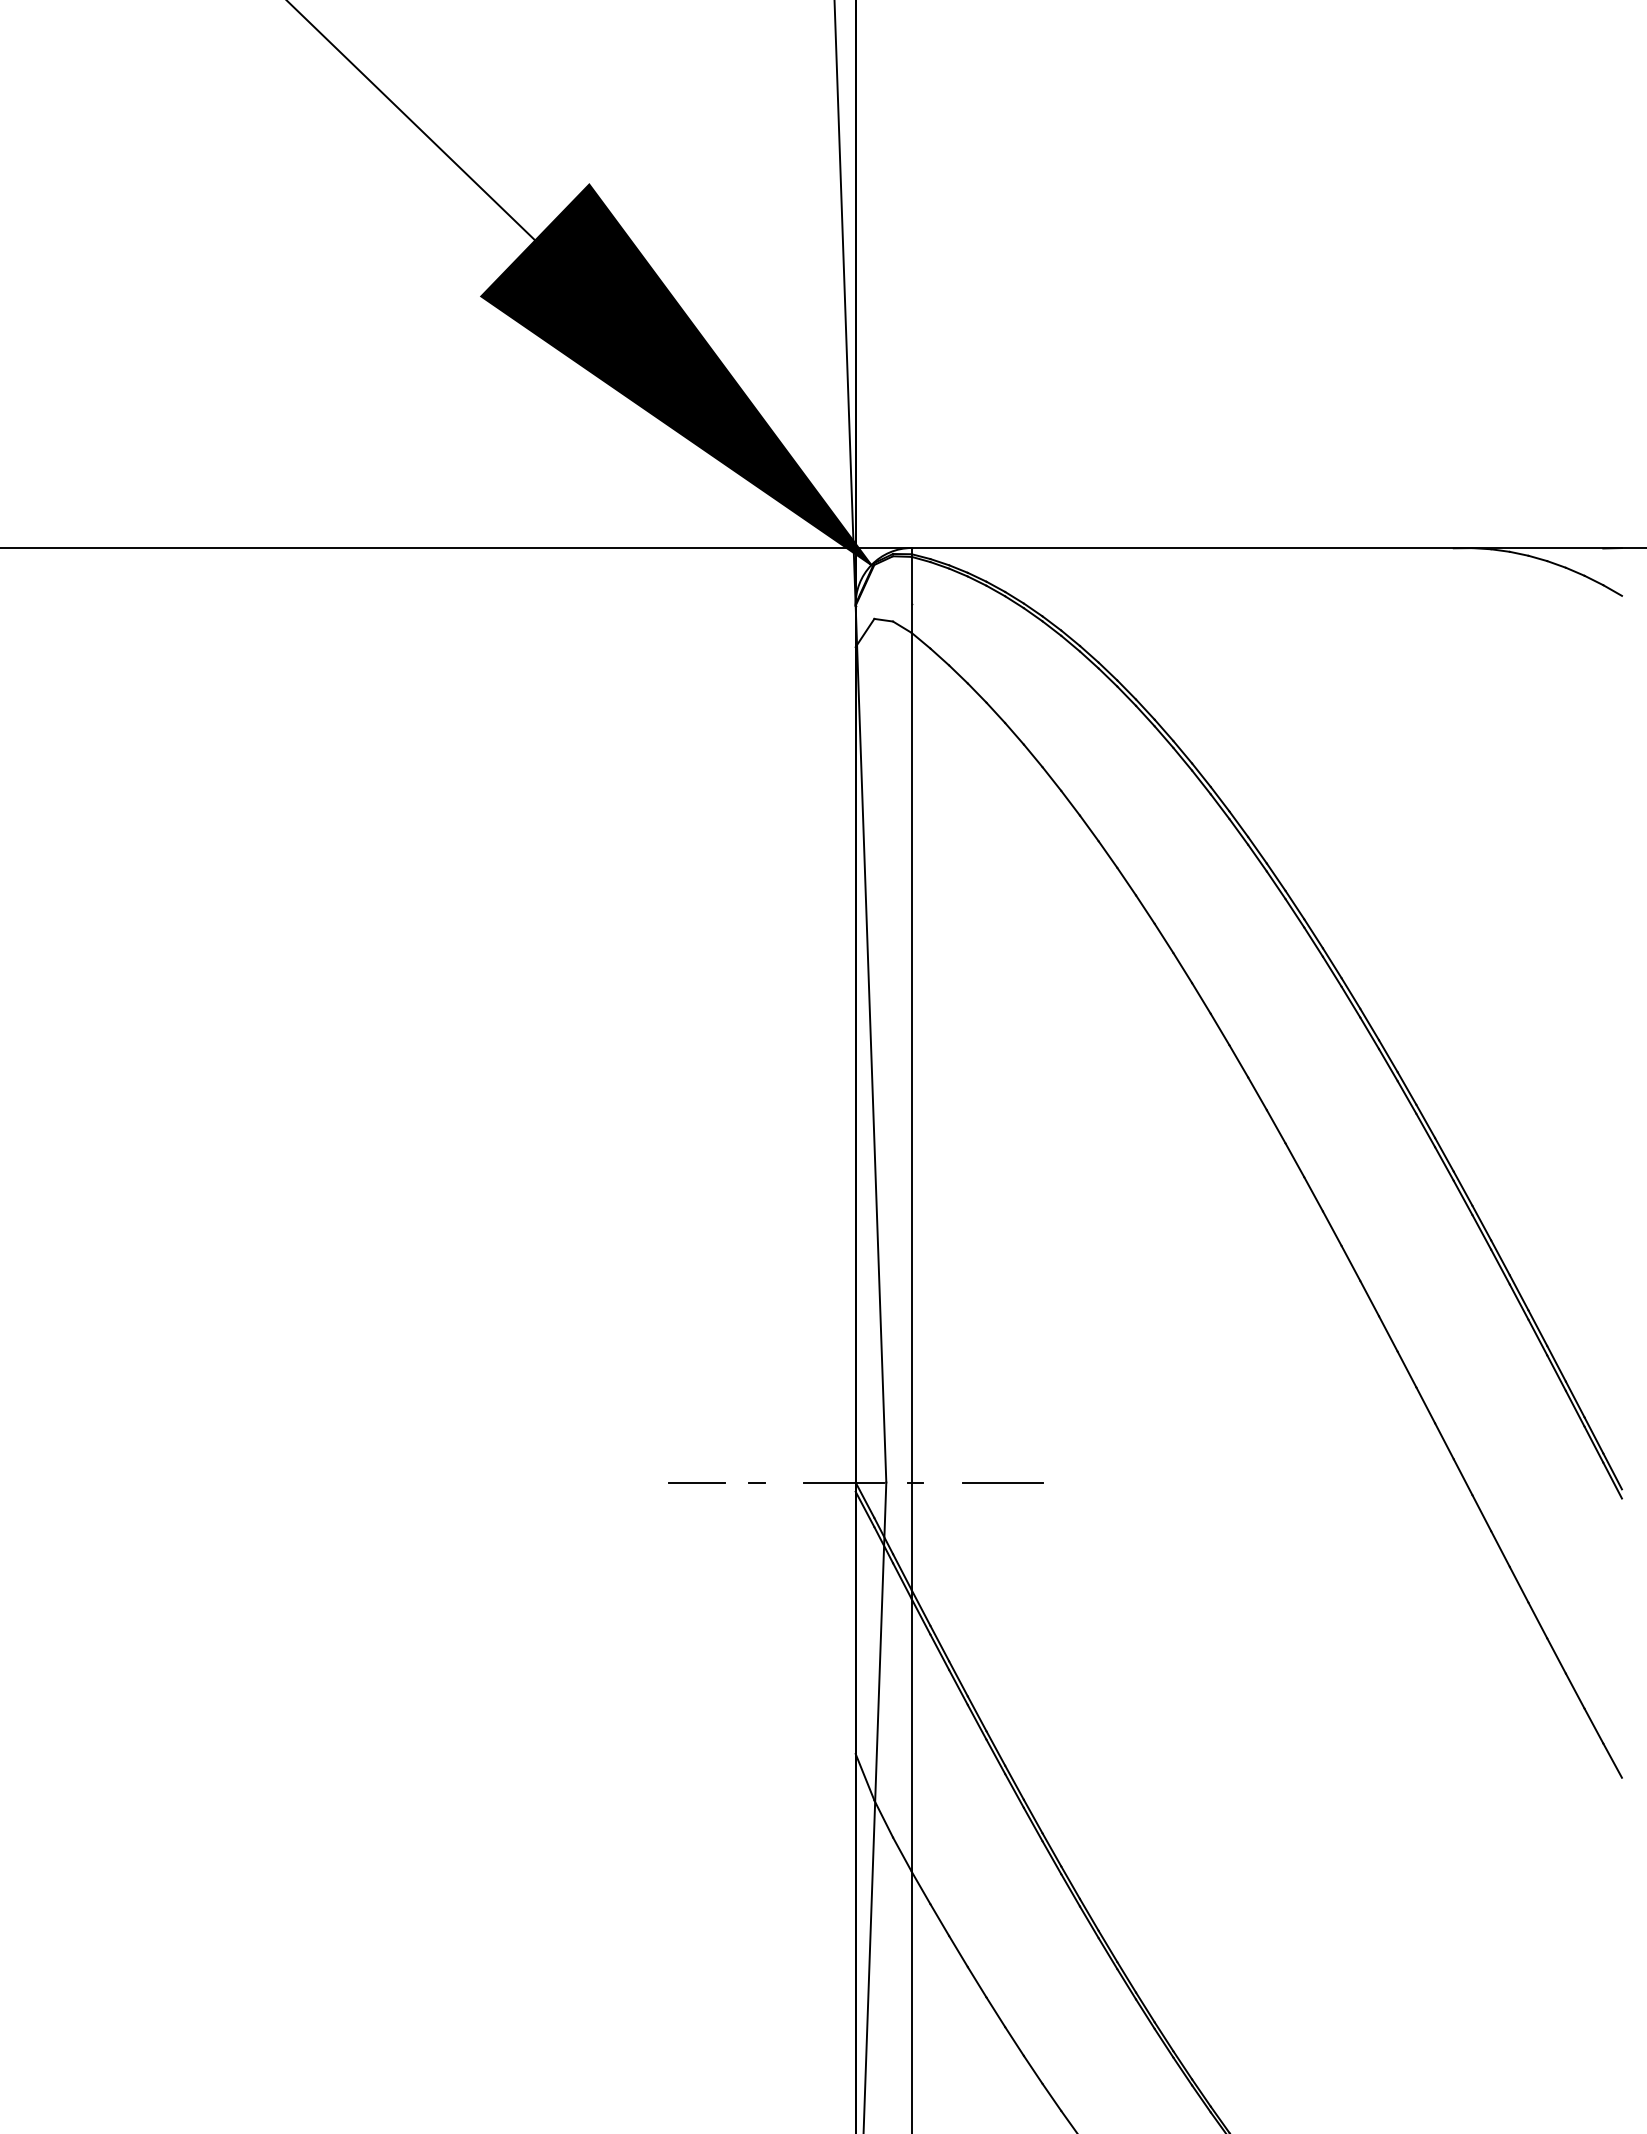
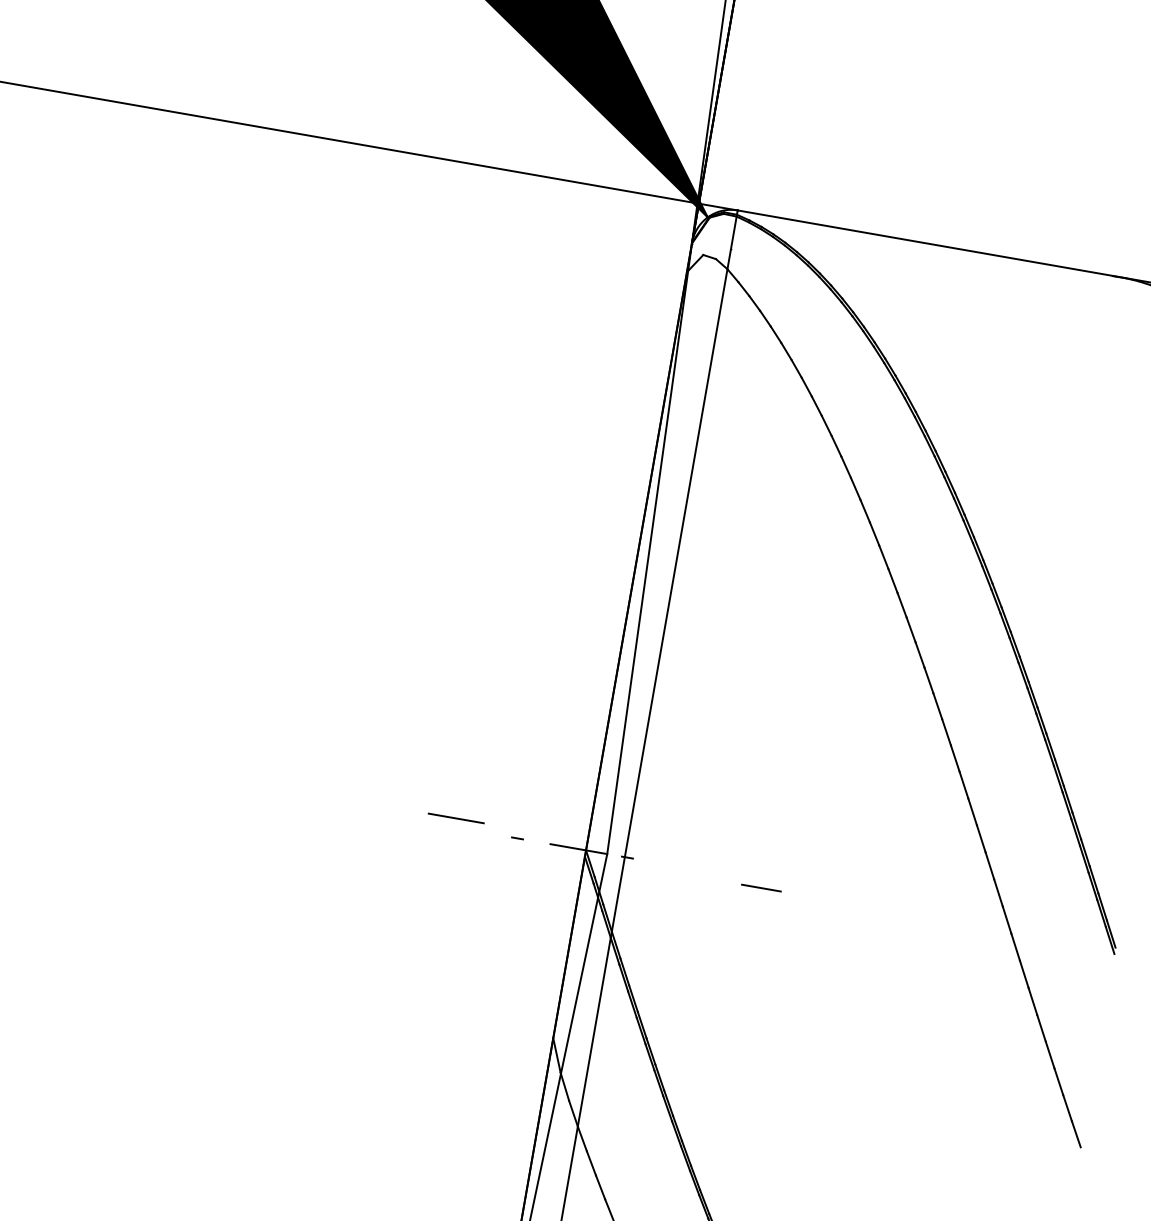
line: (696, 1482) -> (761, 888), moved
line: (1002, 1482) -> (456, 818), moved

